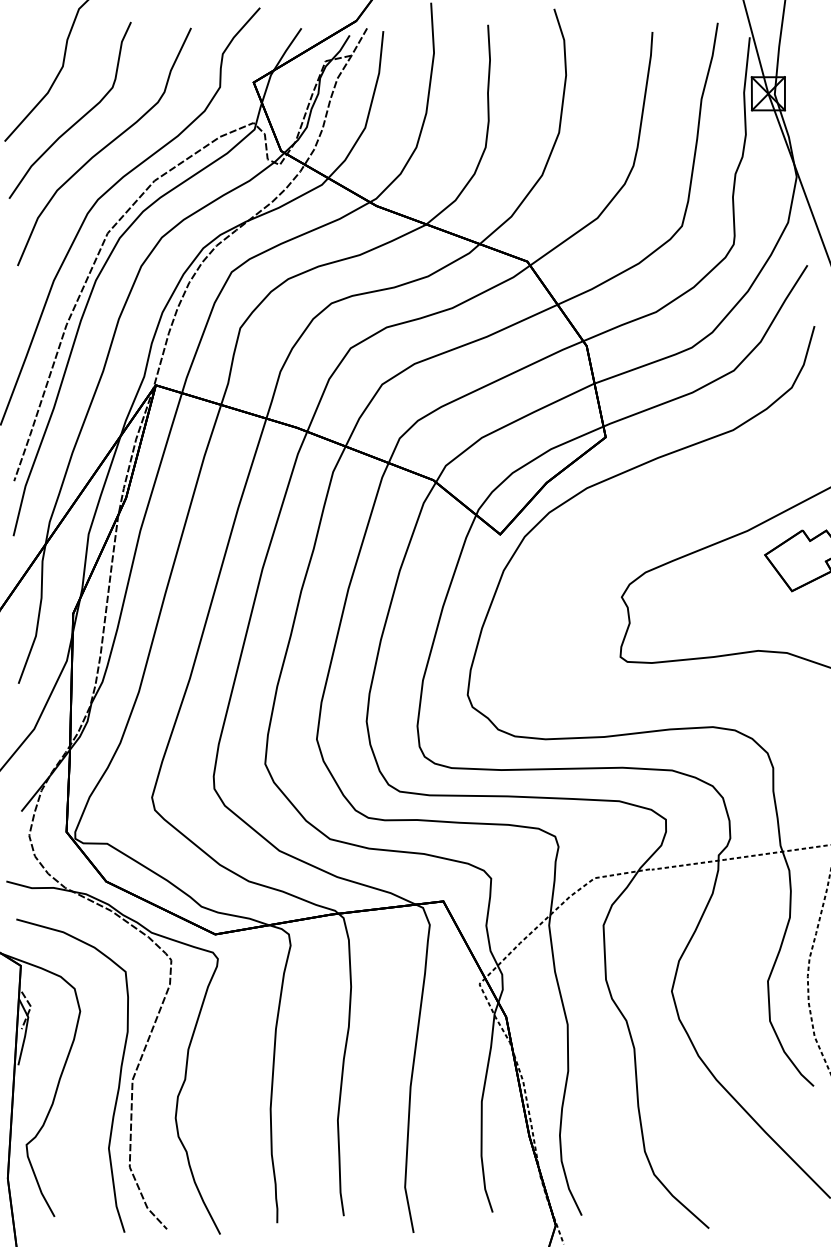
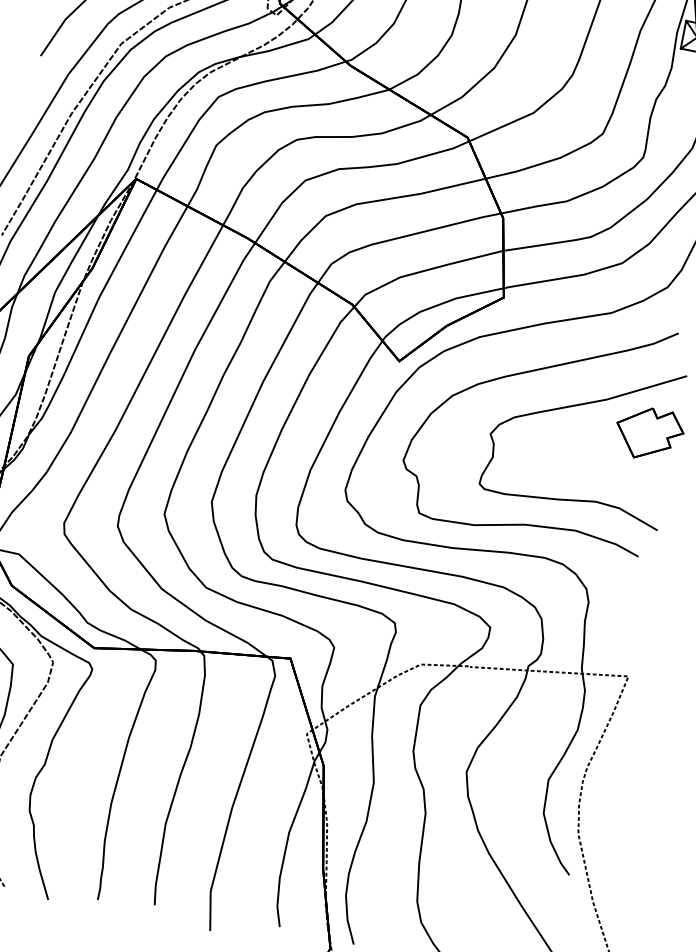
curve: (652, 517) -> (529, 372), added

